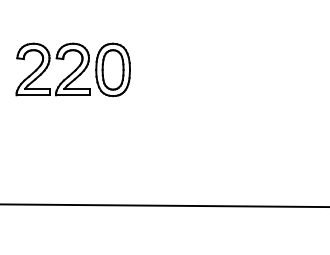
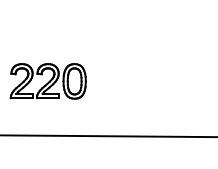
part: (72, 70) -> (47, 81), moved

